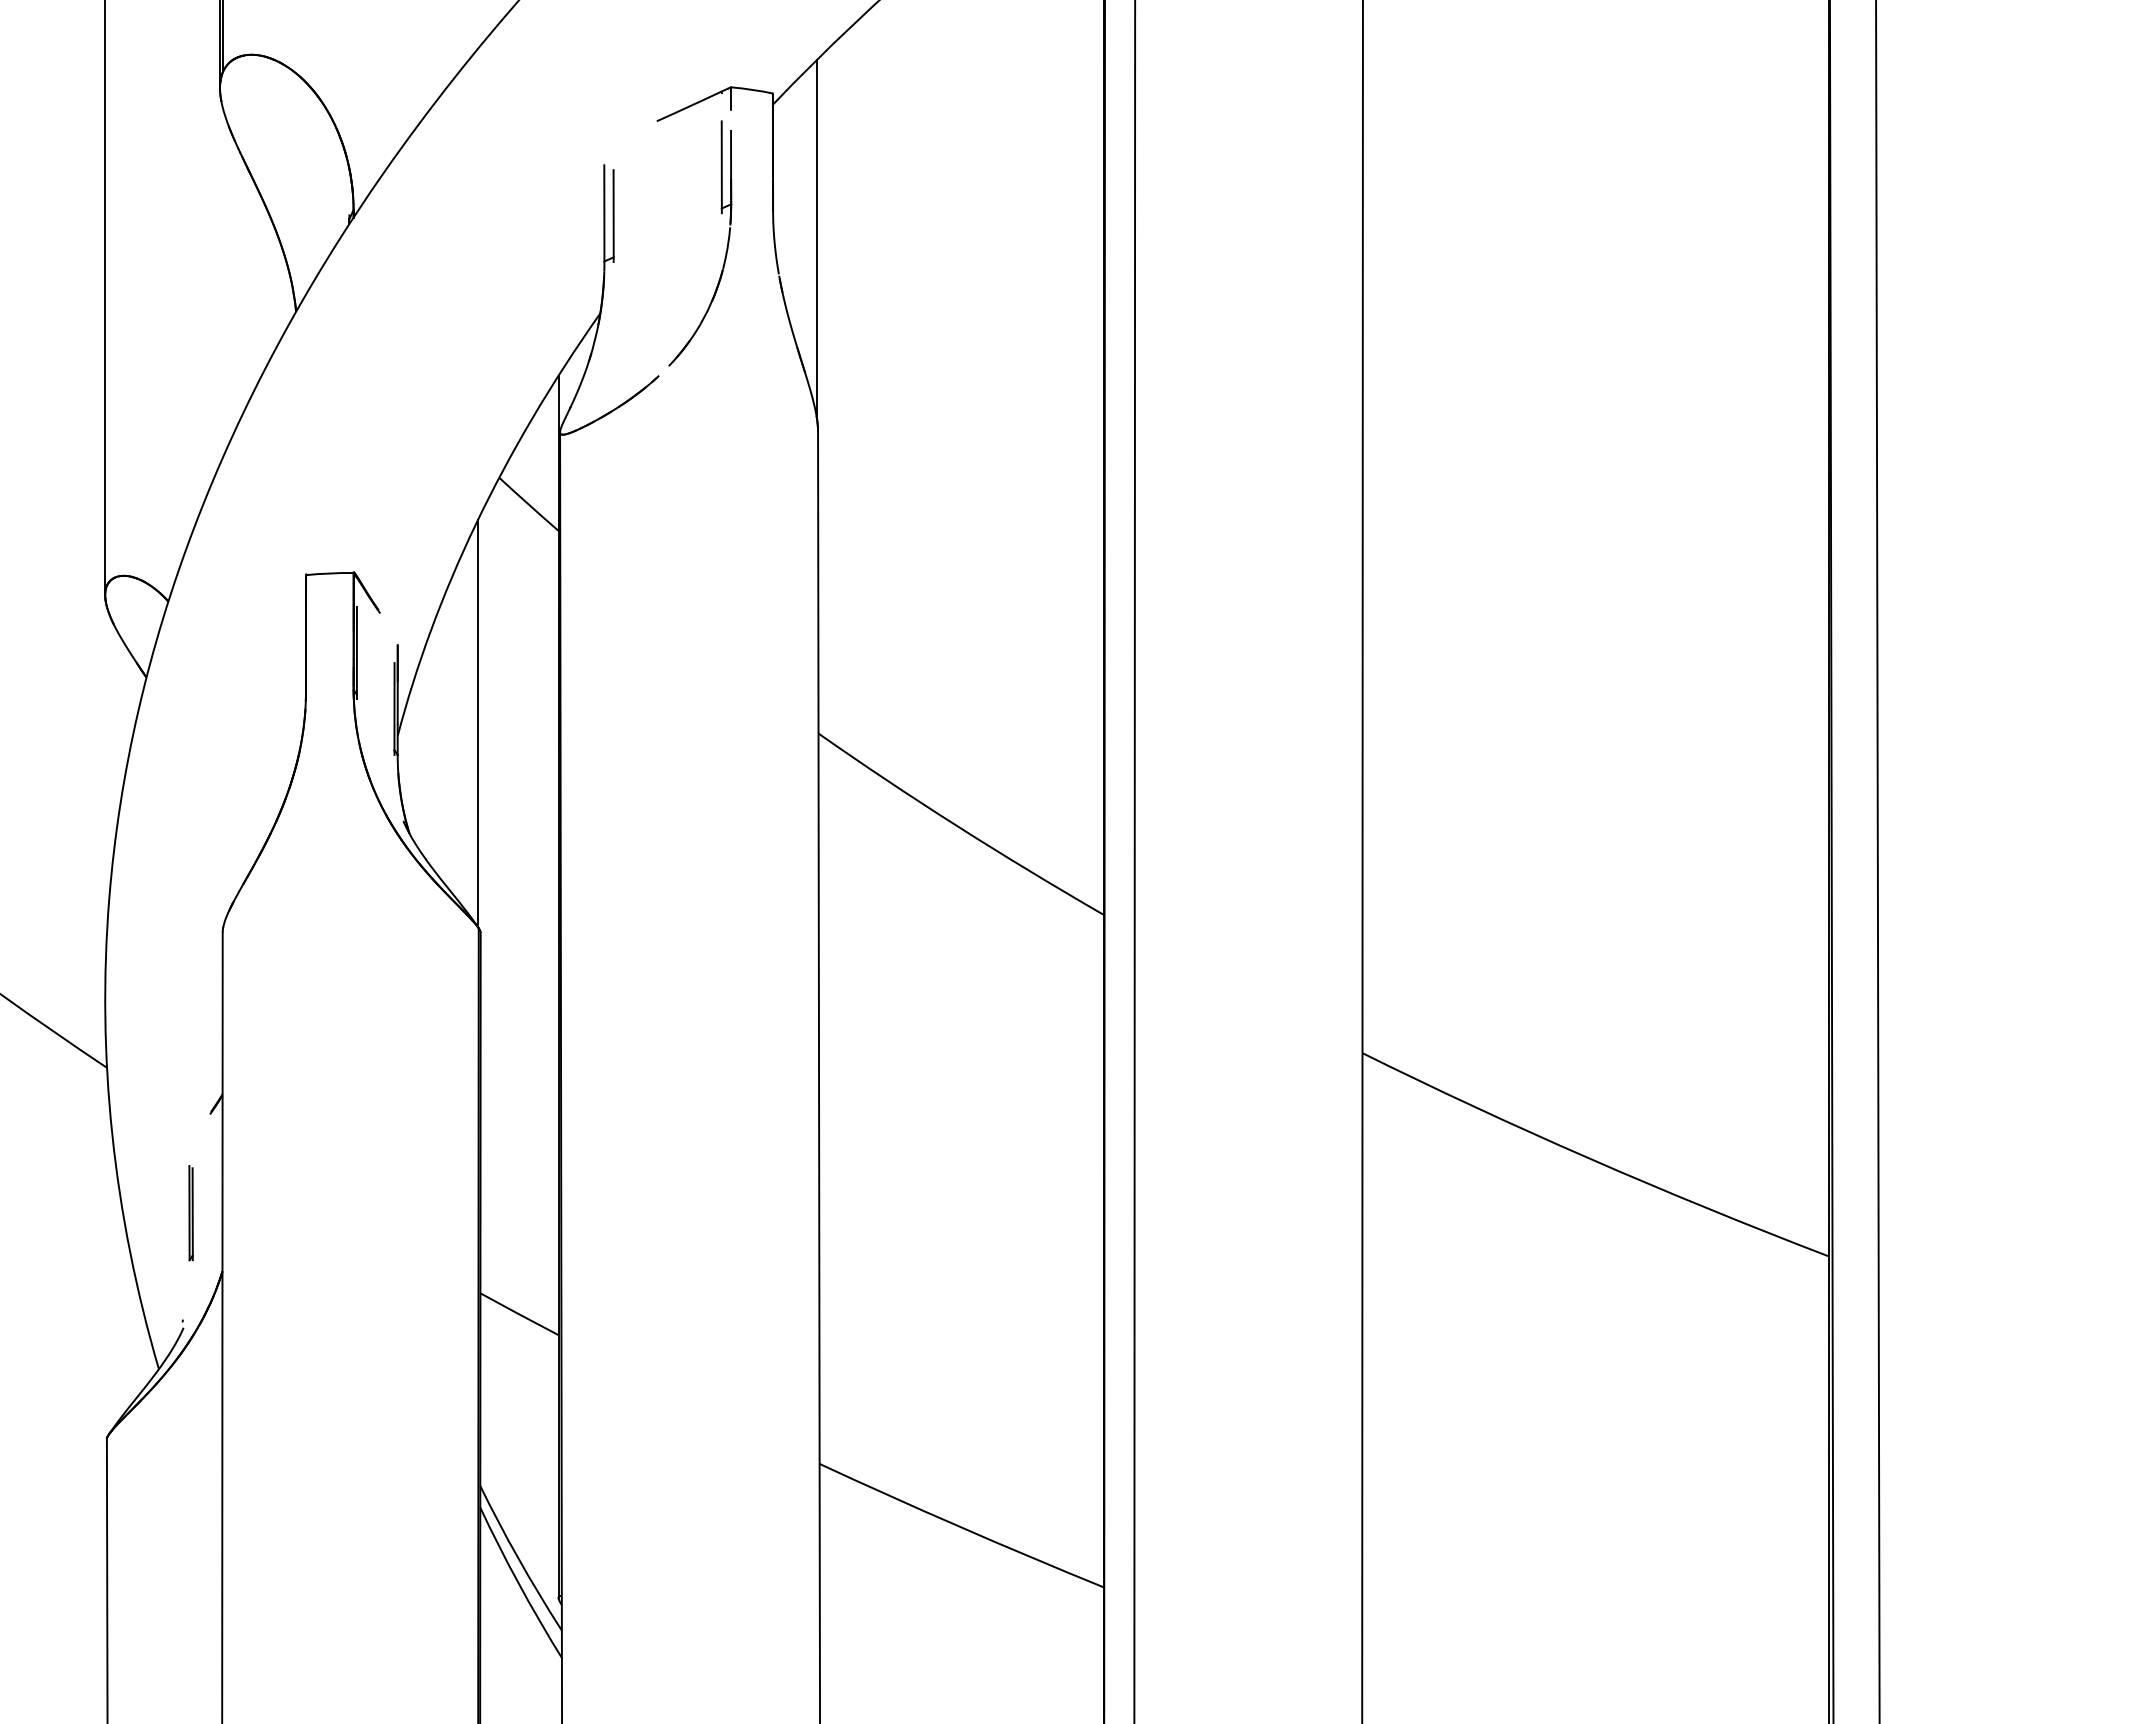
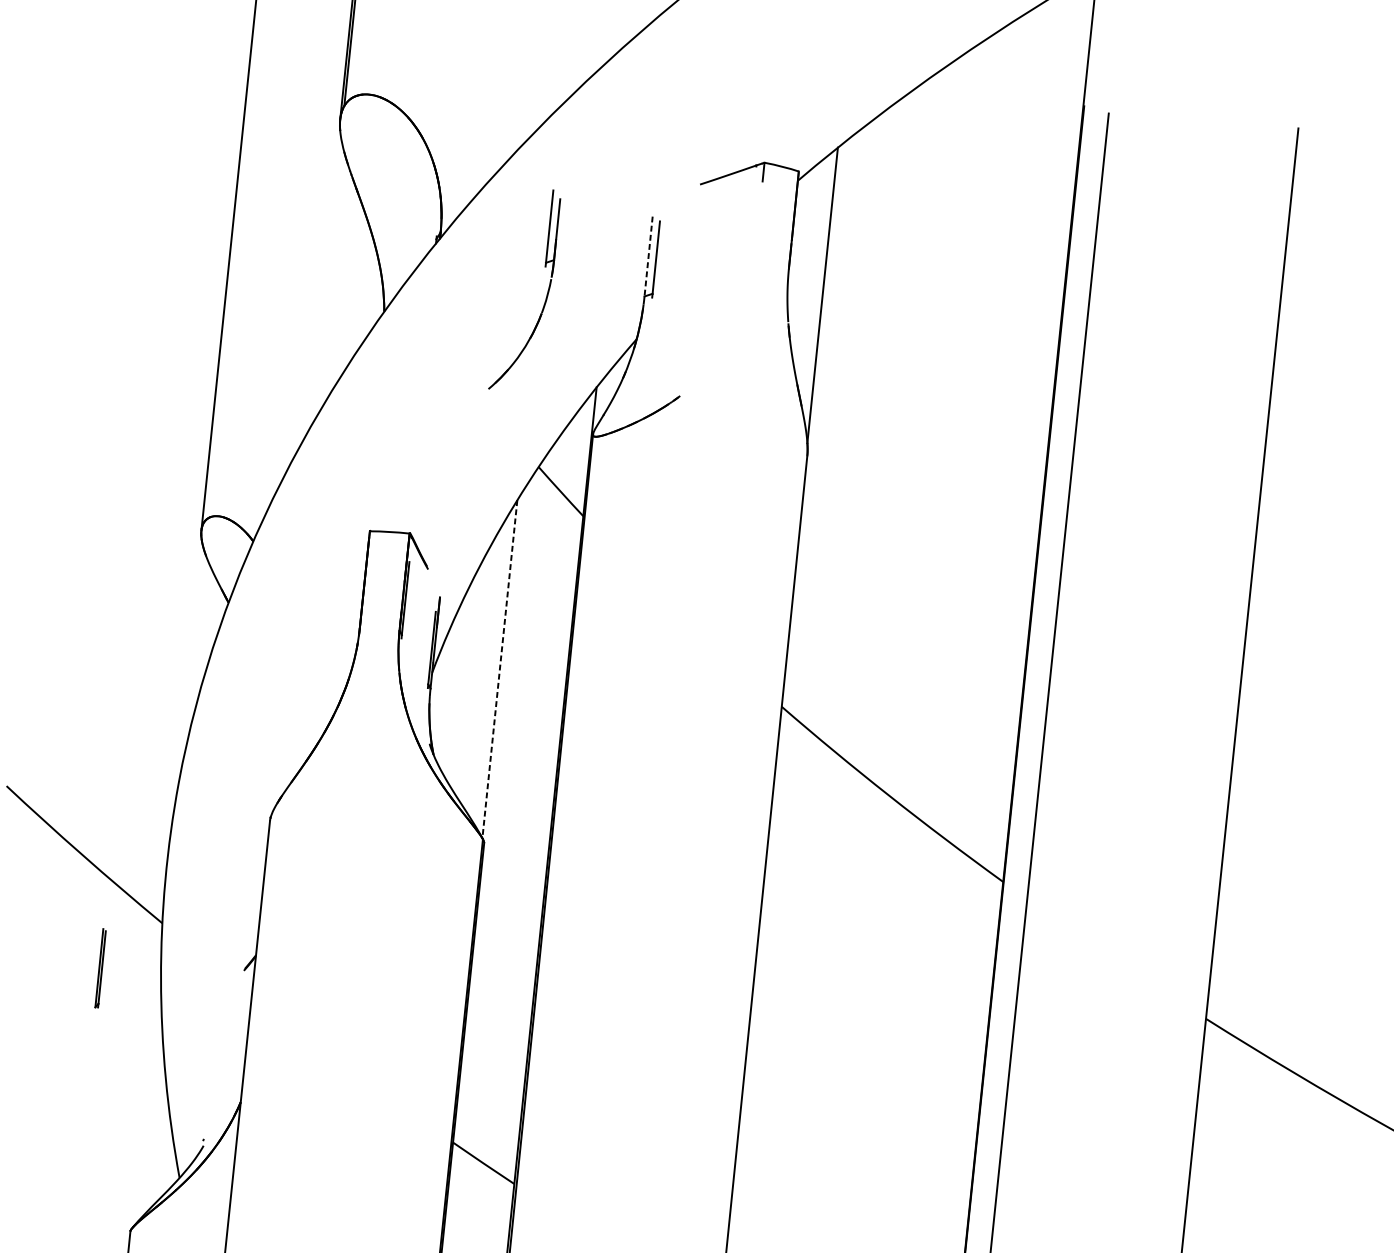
line: (604, 213) -> (648, 256), solid -> dashed
part: (726, 246) -> (546, 294), moved
line: (477, 723) -> (499, 669), solid -> dashed
part: (190, 1213) -> (100, 968), moved

